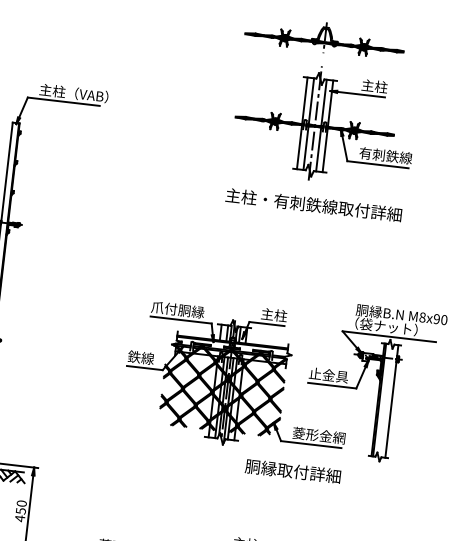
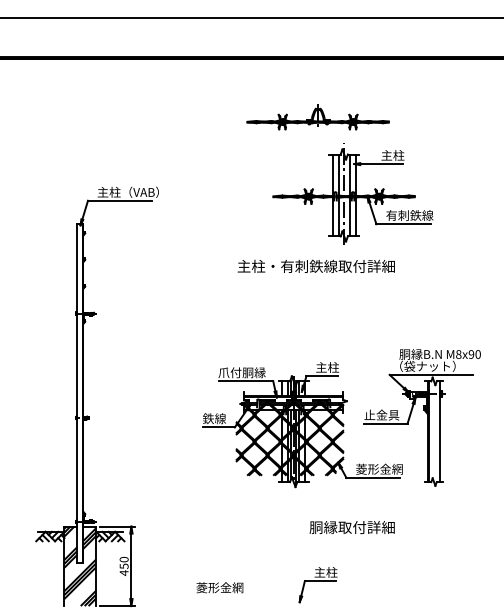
part: (324, 37) -> (317, 117), moved
text: (313, 203) -> (315, 265), moved
text: (292, 471) -> (351, 527), moved

